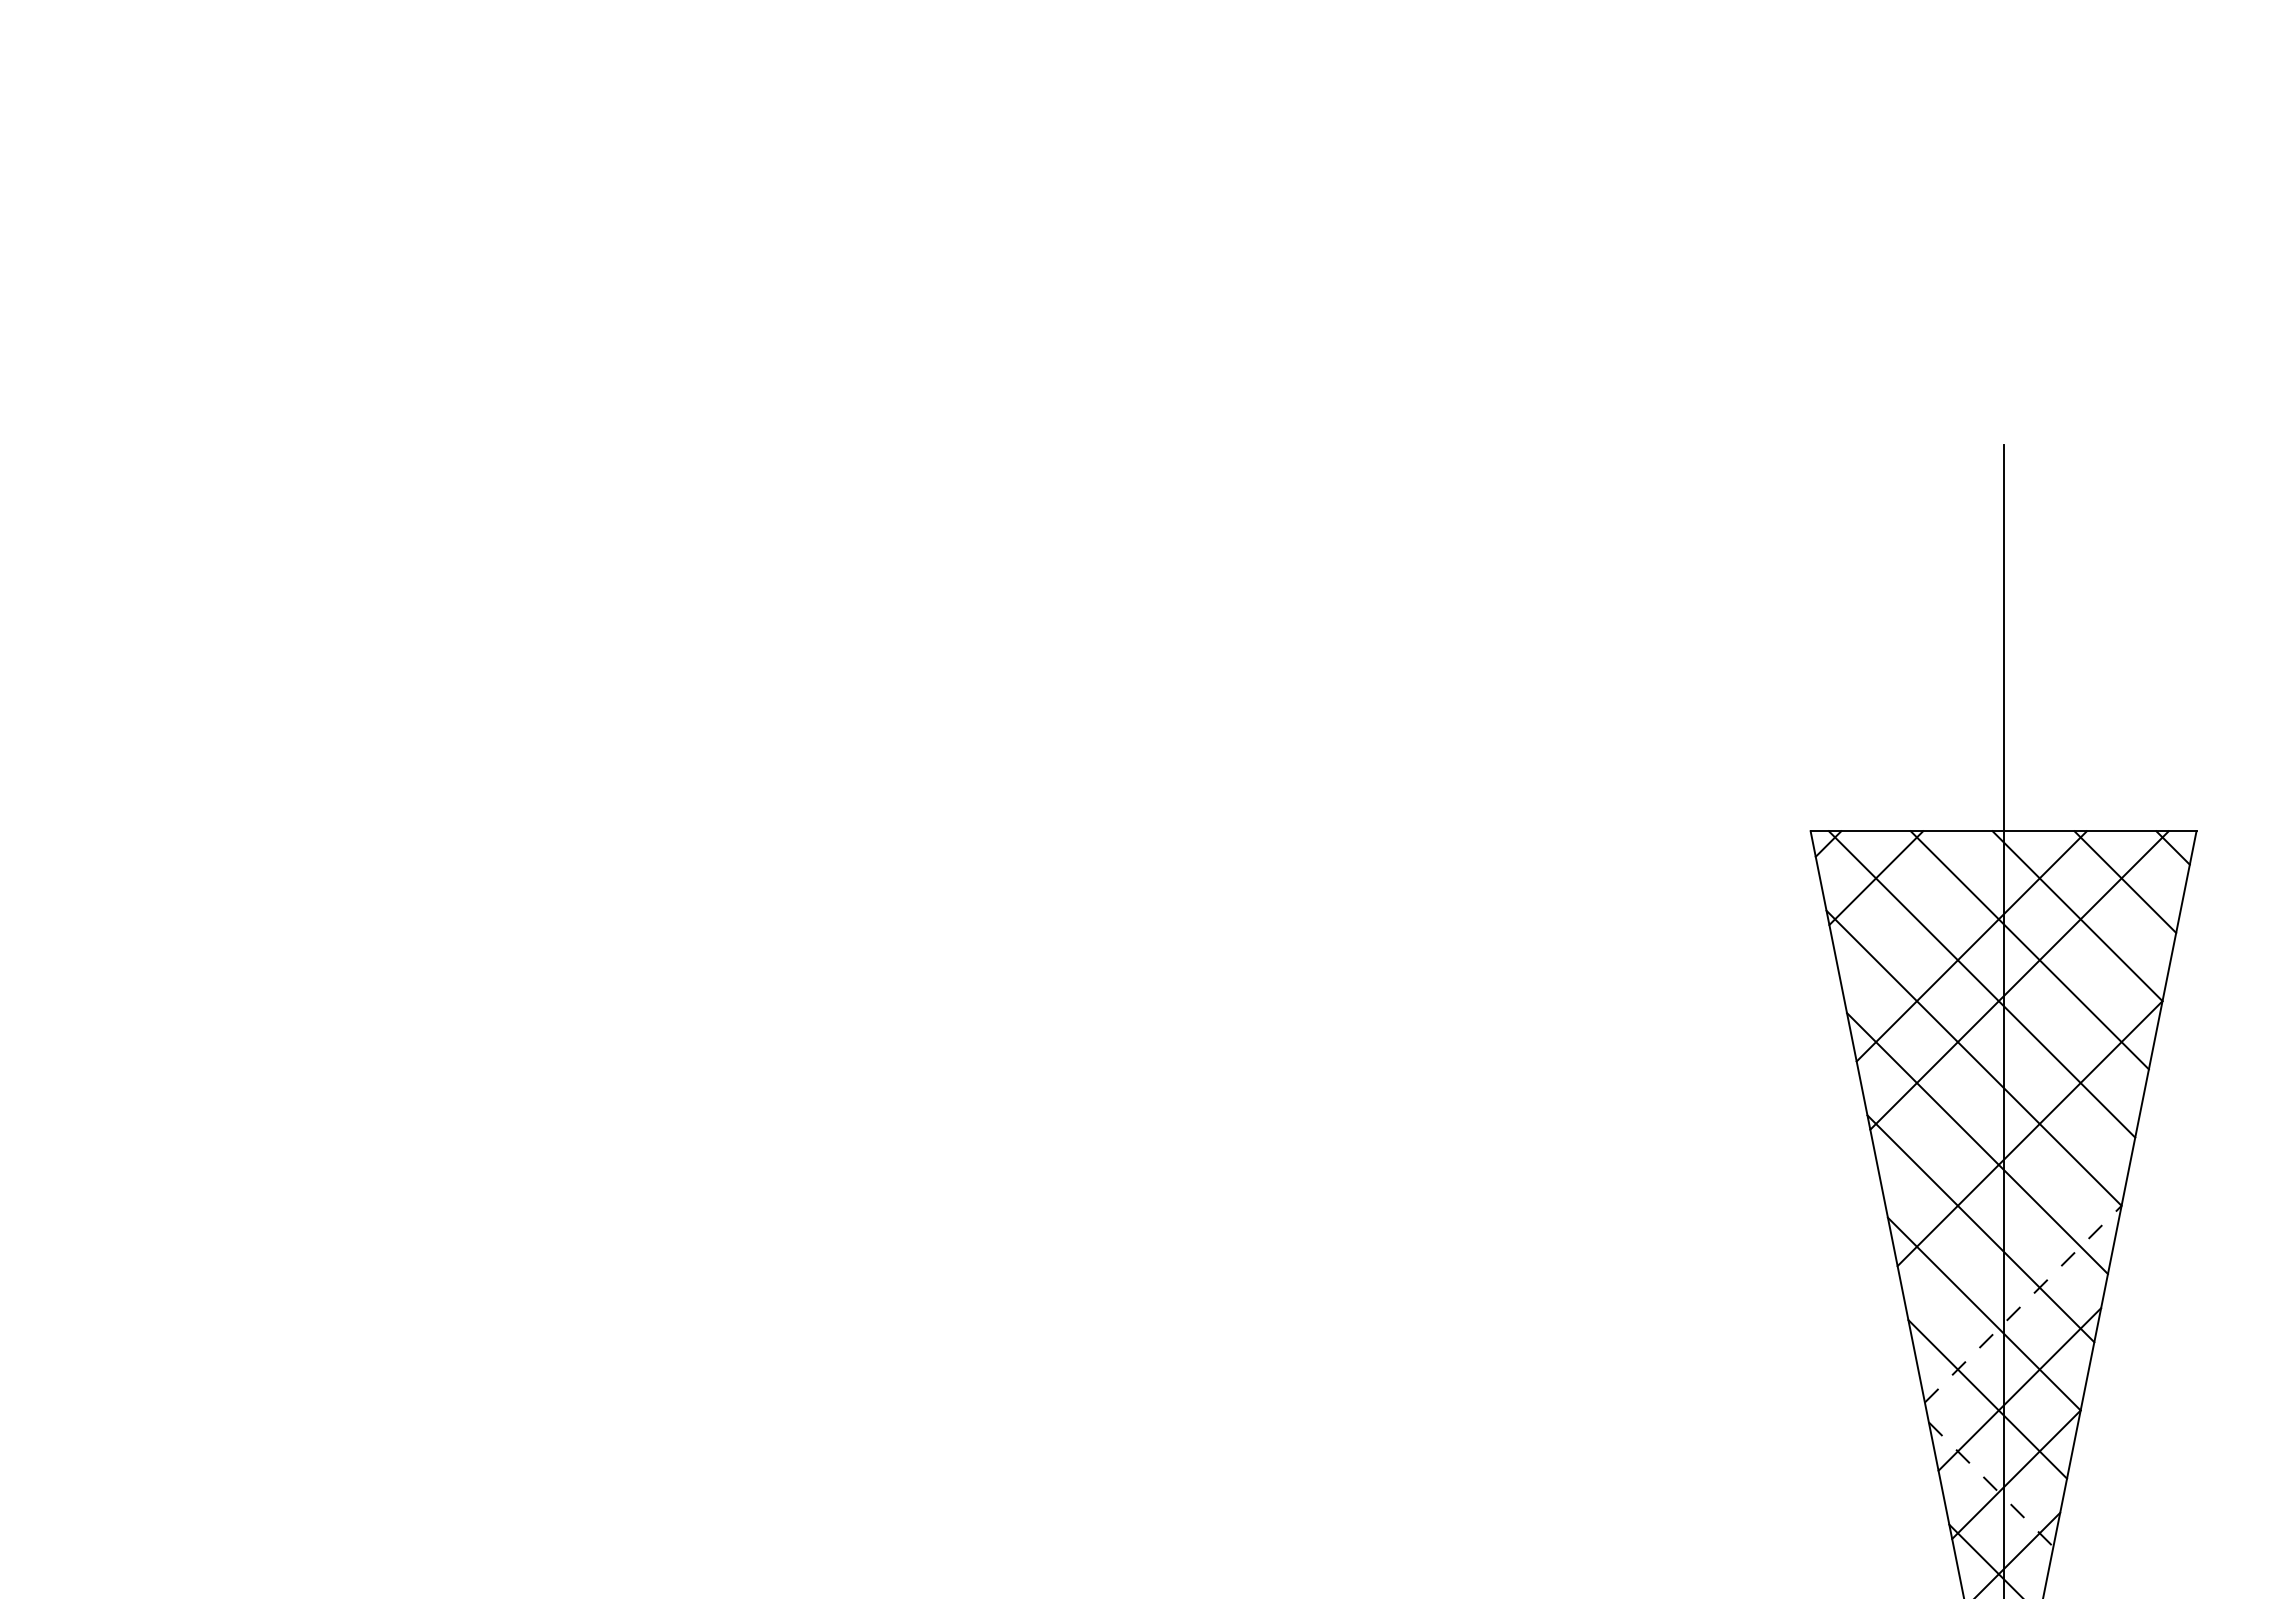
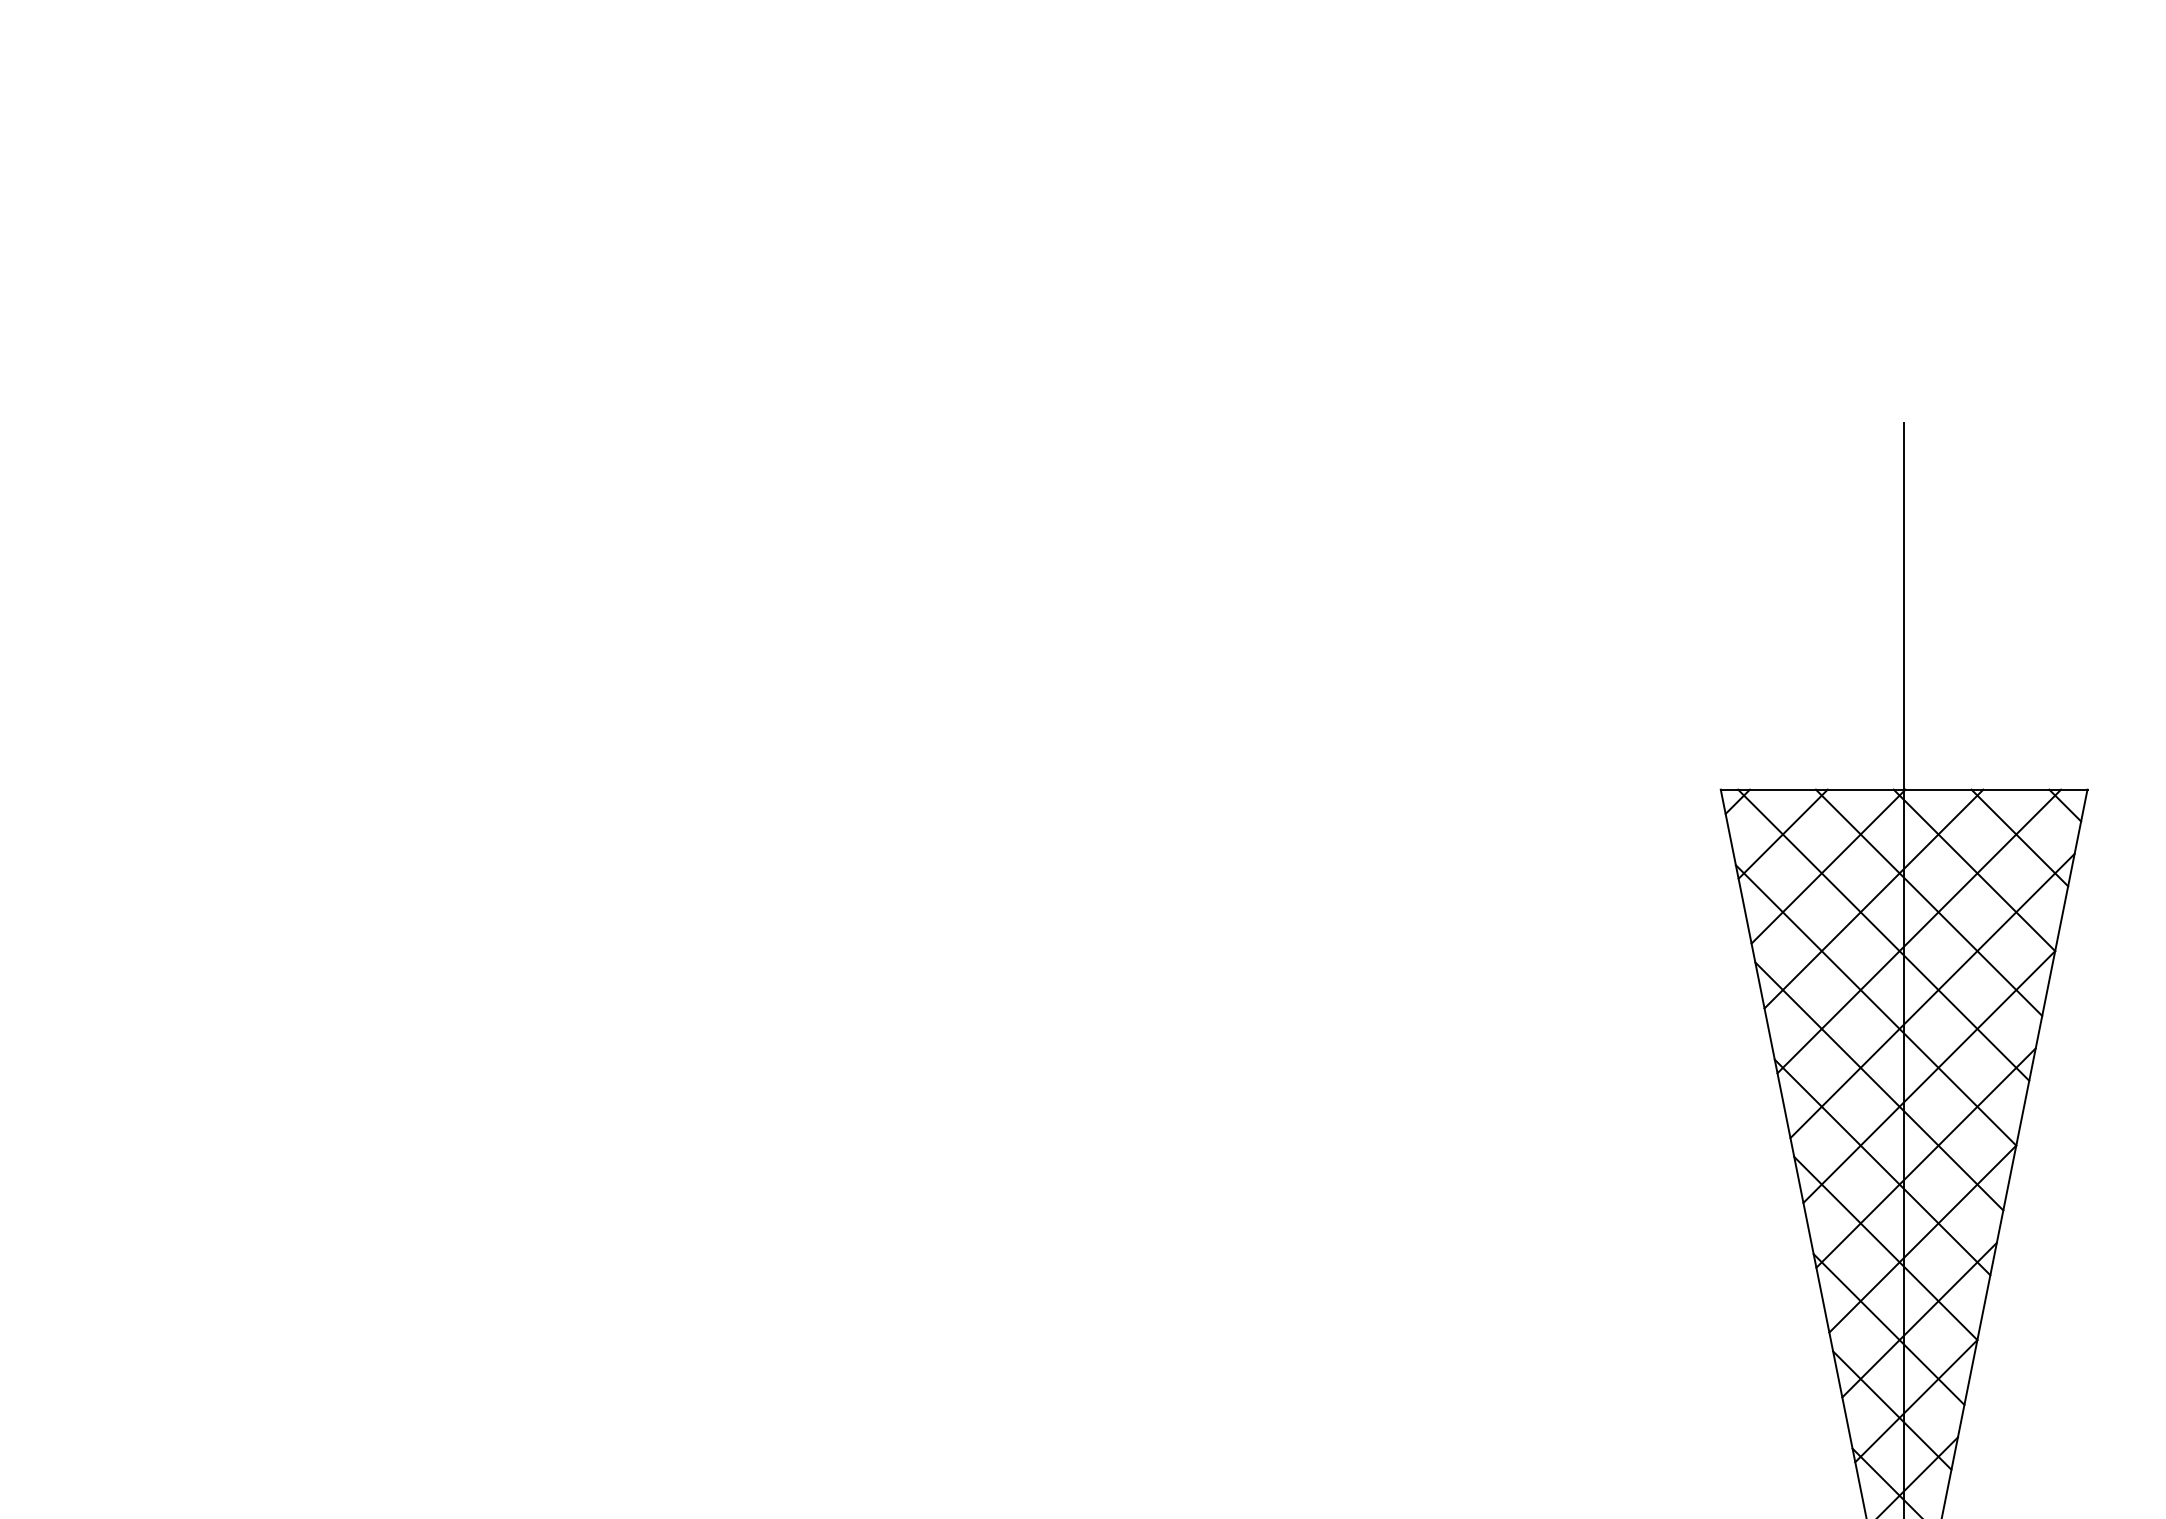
line: (1924, 912) -> (1828, 866), added
line: (2033, 1047) -> (1932, 995), added
line: (2026, 1218) -> (1925, 1157), added
line: (2023, 1303) -> (1923, 1238), dashed -> solid
line: (1991, 1484) -> (1892, 1410), dashed -> solid

